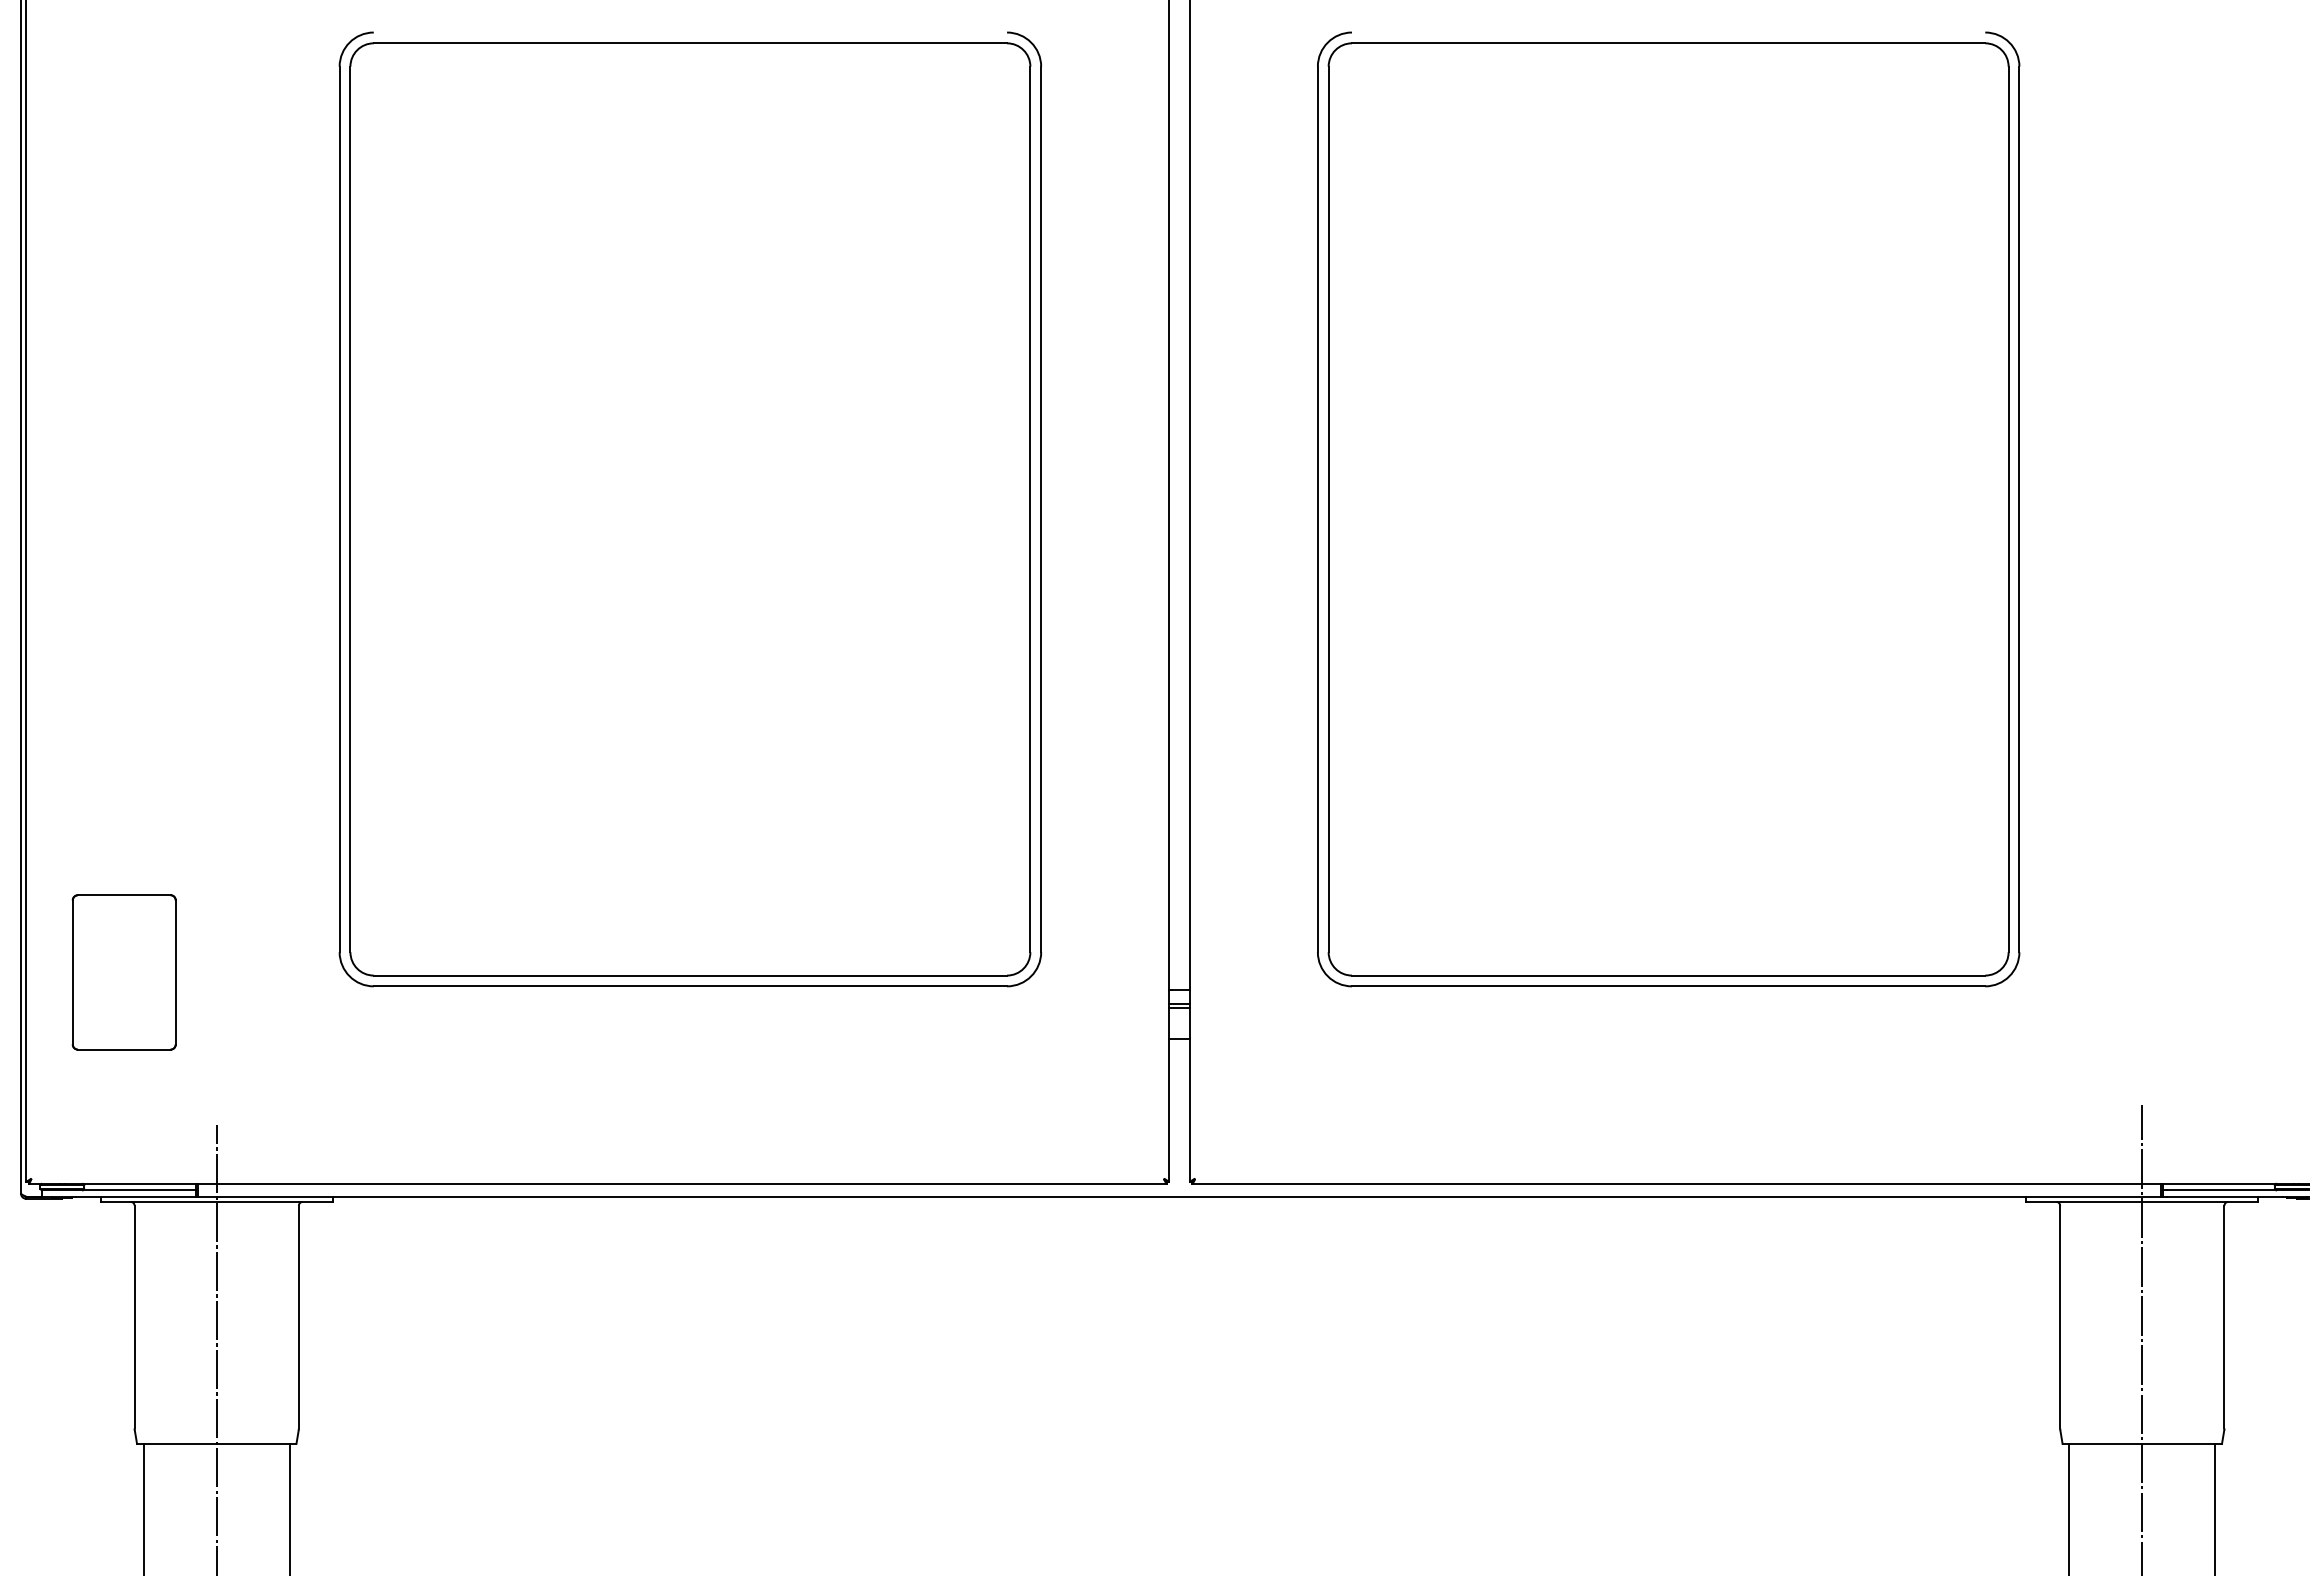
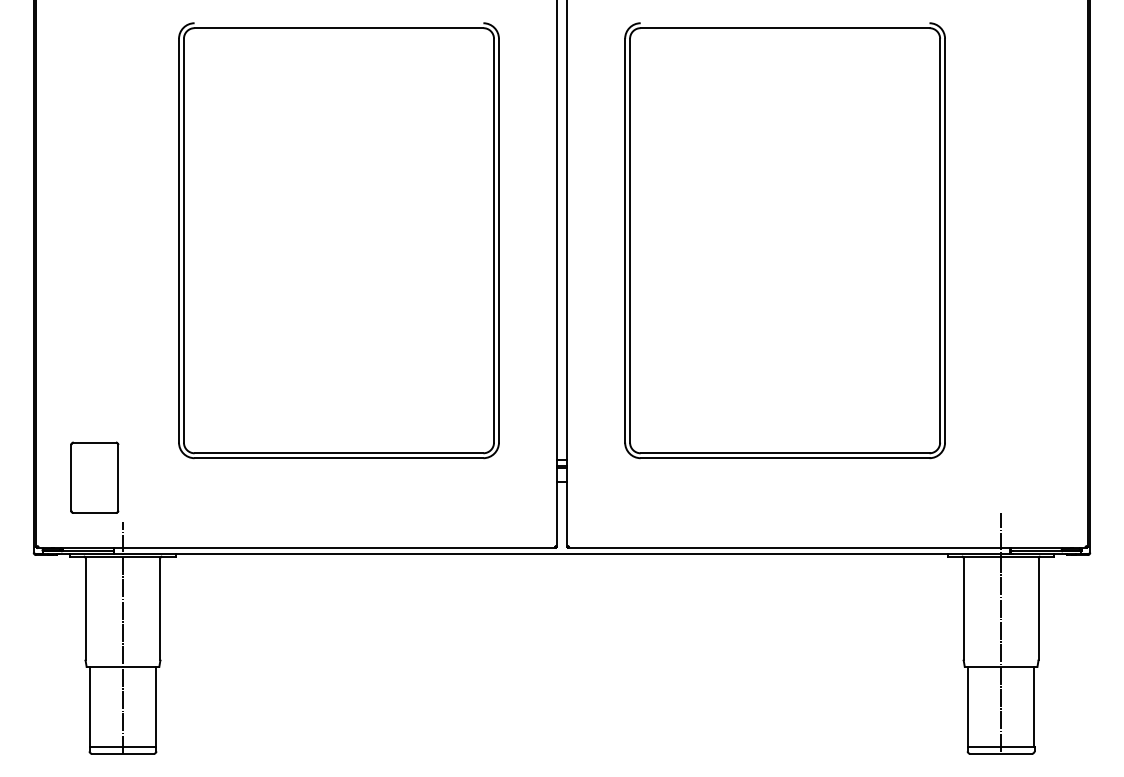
part: (123, 971) -> (94, 477), moved

